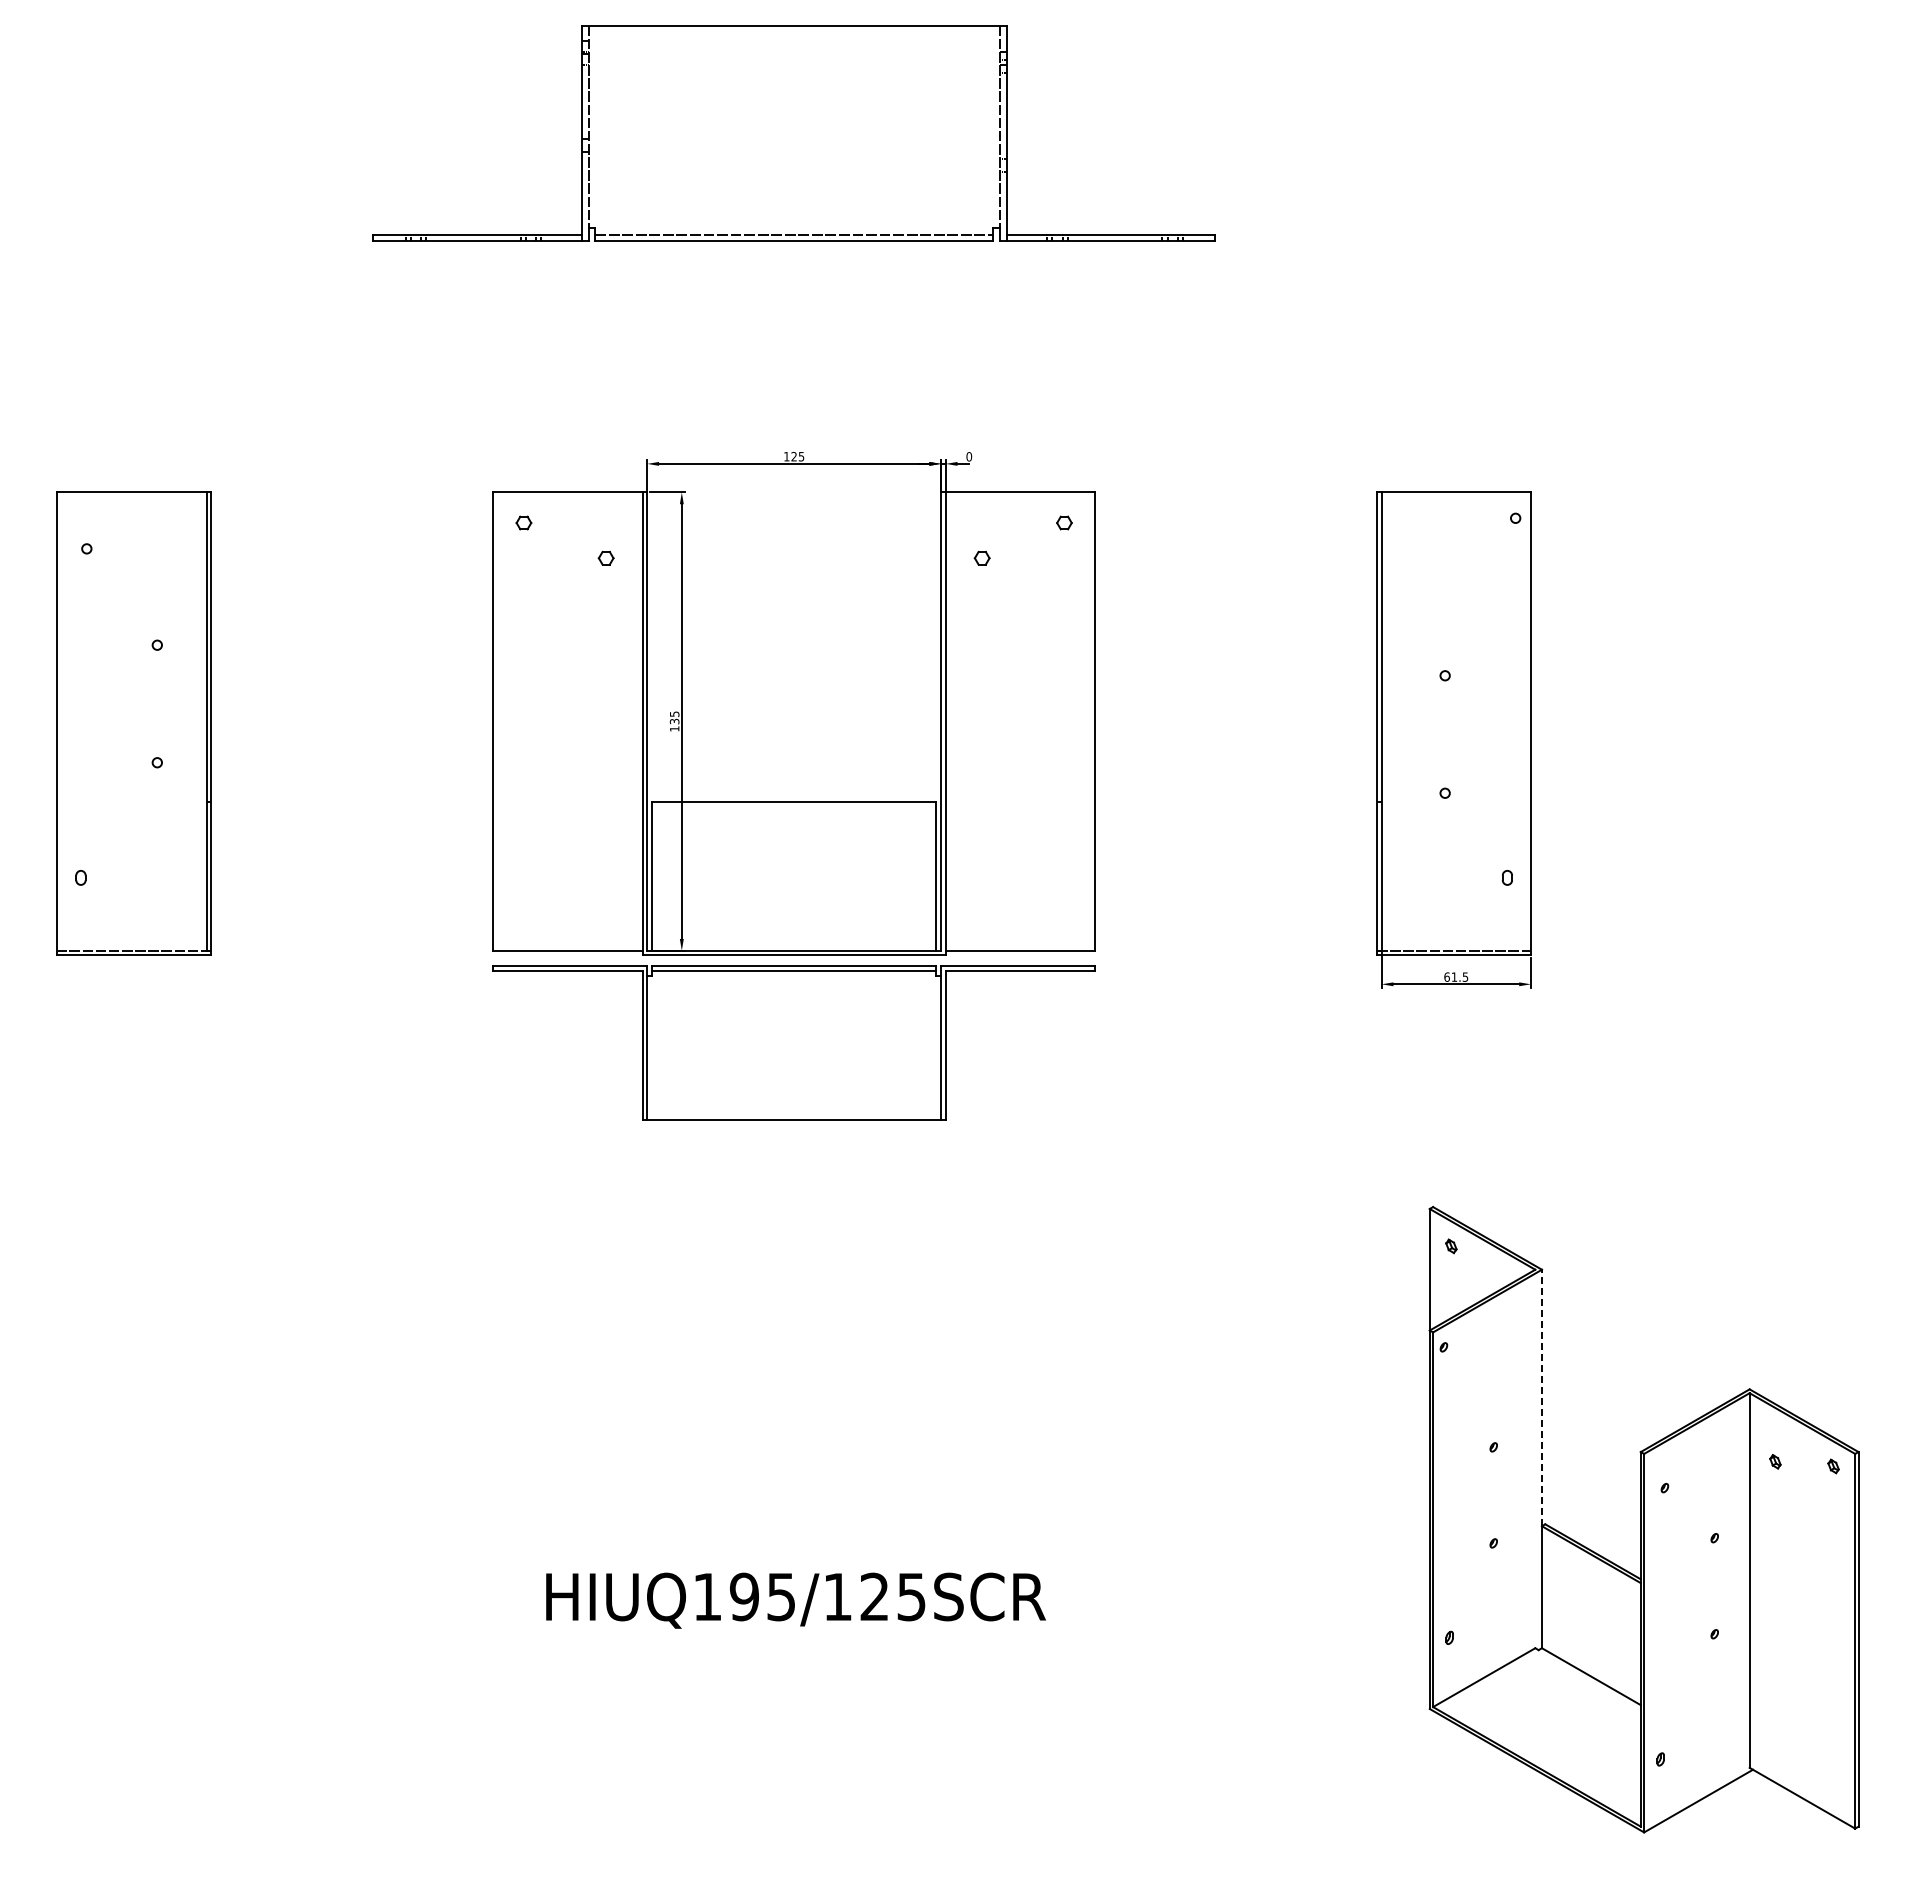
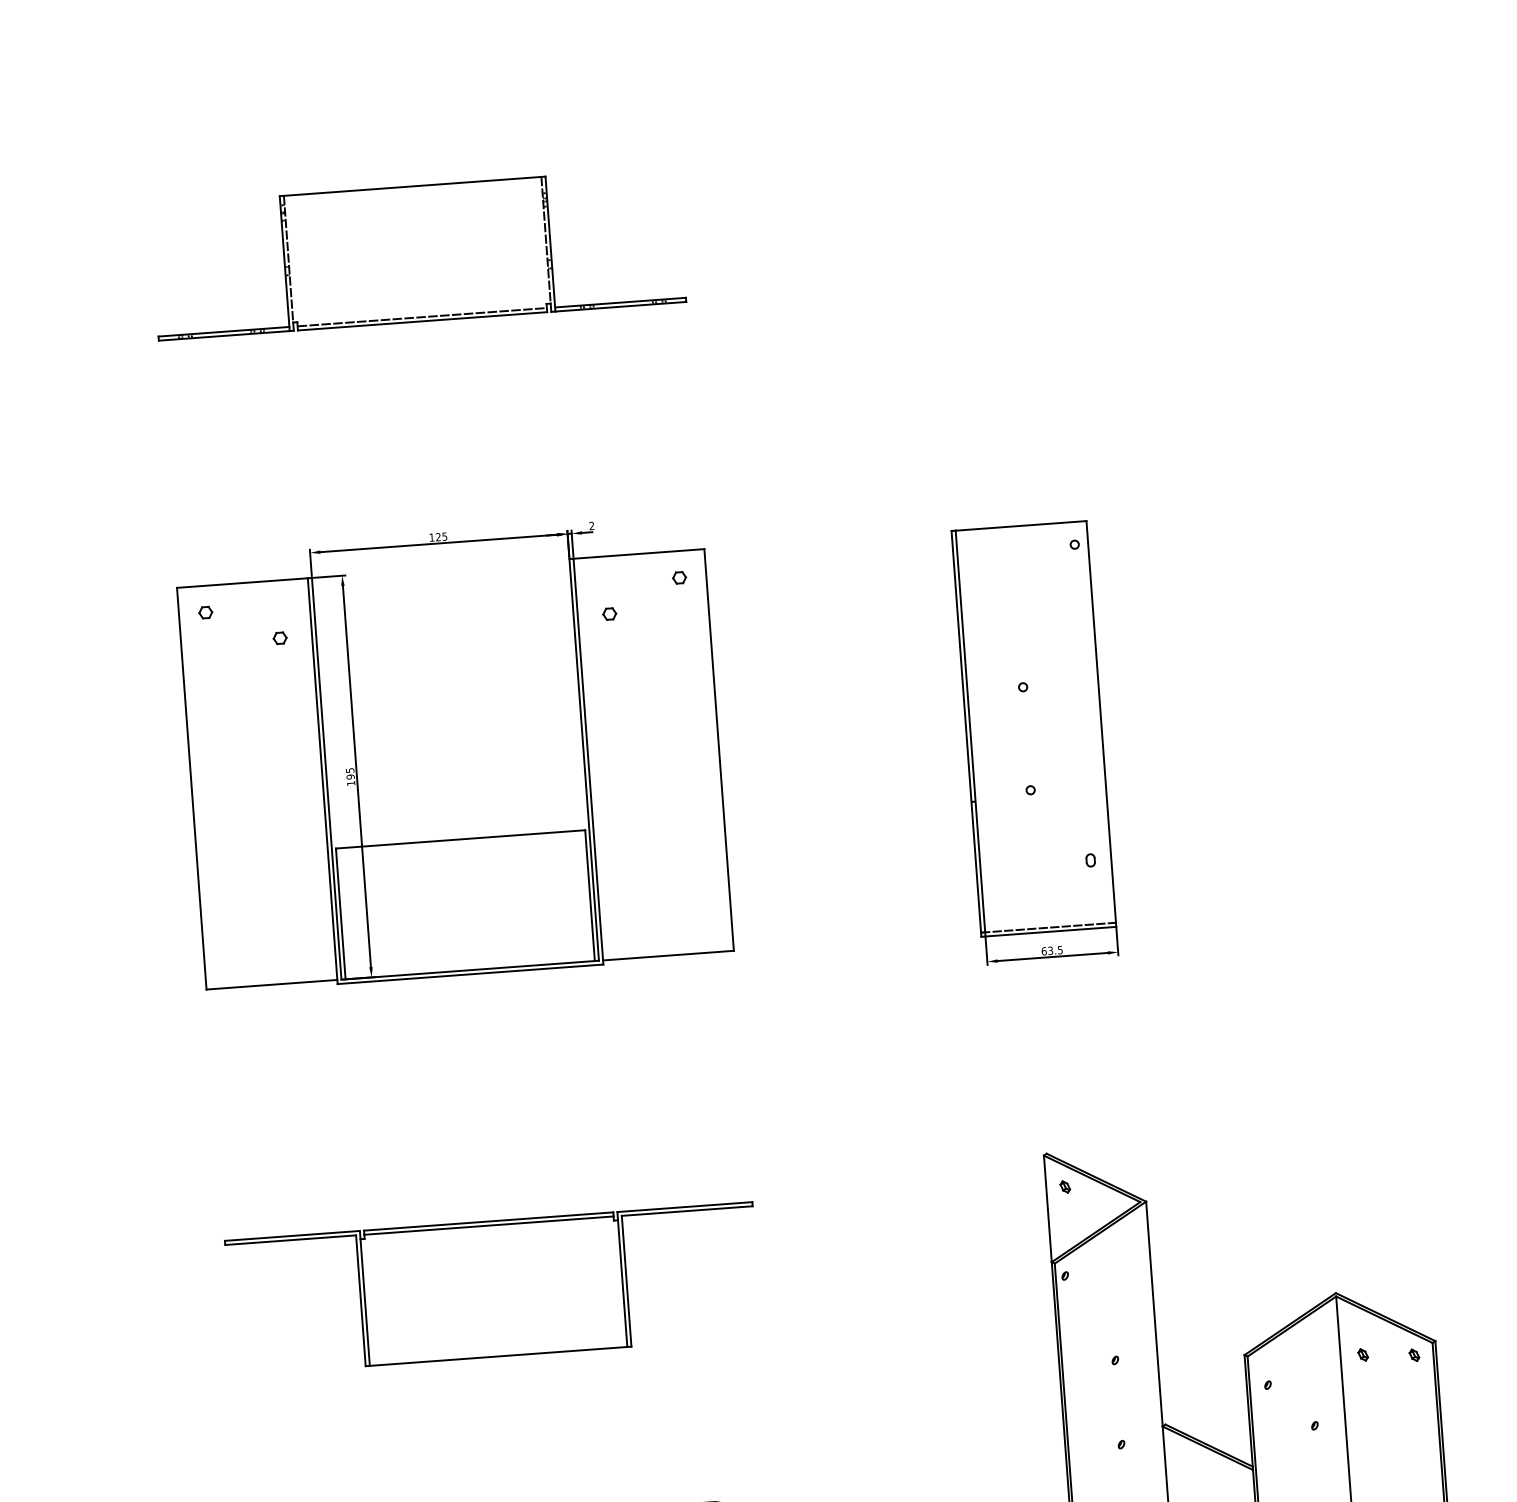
part: (793, 133) -> (416, 253), size x0.71
text: (969, 456) -> (592, 525), 0 -> 2
text: (674, 721) -> (350, 776), 135 -> 195
text: (1454, 976) -> (1050, 950), 61.5 -> 63.5
part: (793, 1042) -> (492, 1288), moved
line: (1541, 1397) -> (1154, 1313), dashed -> solid

